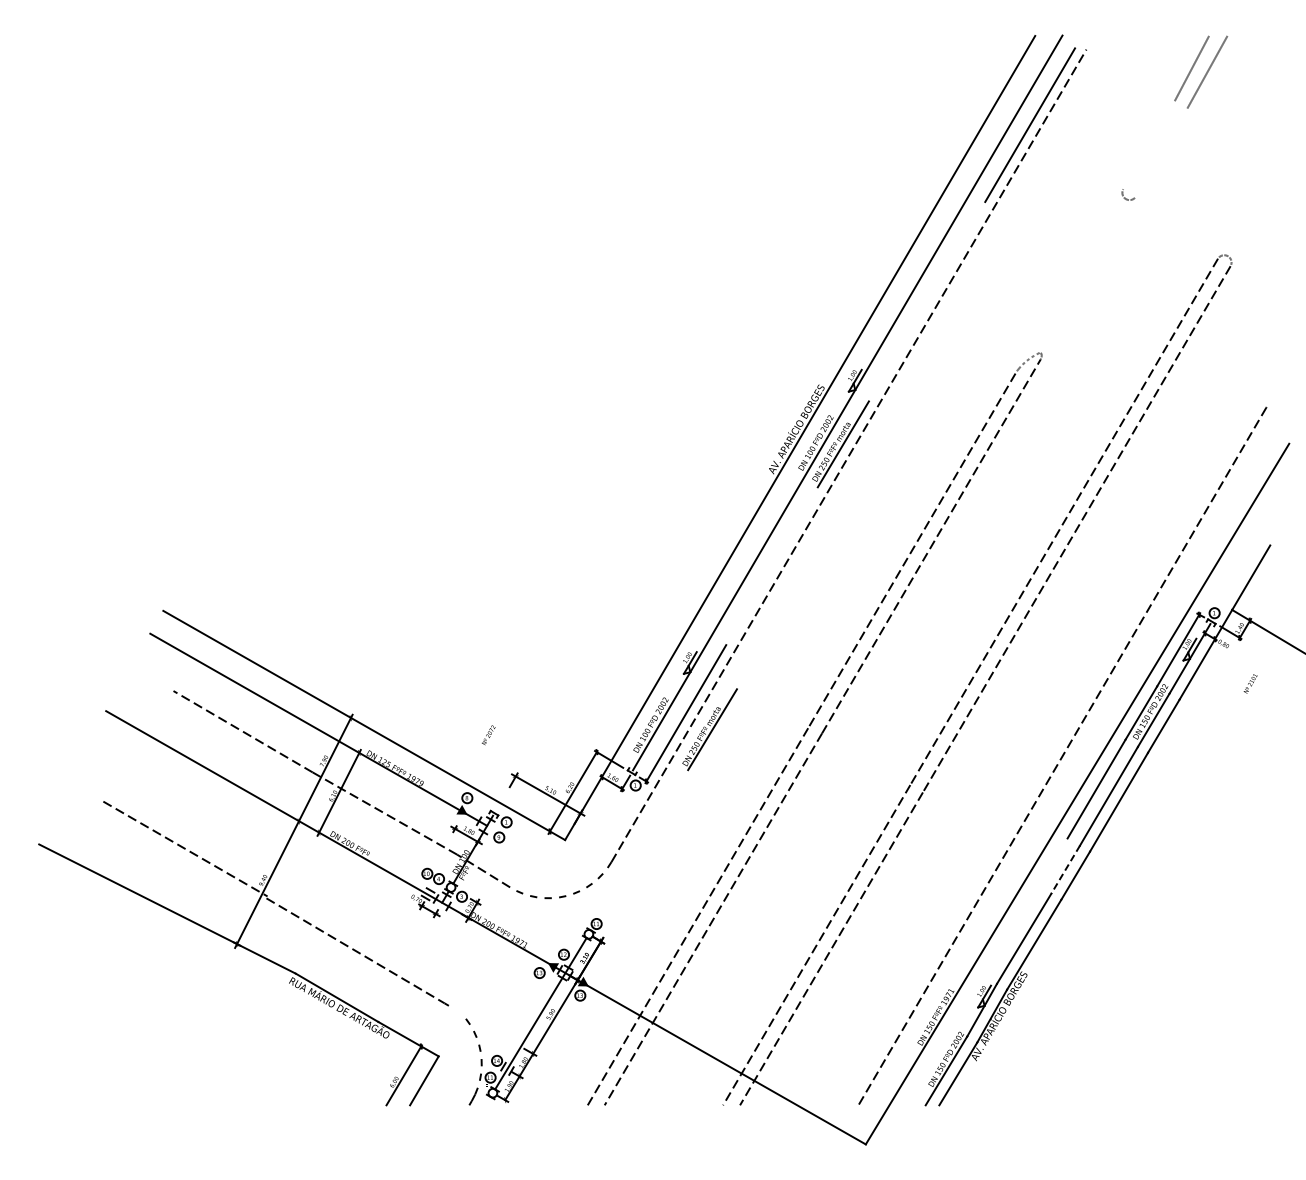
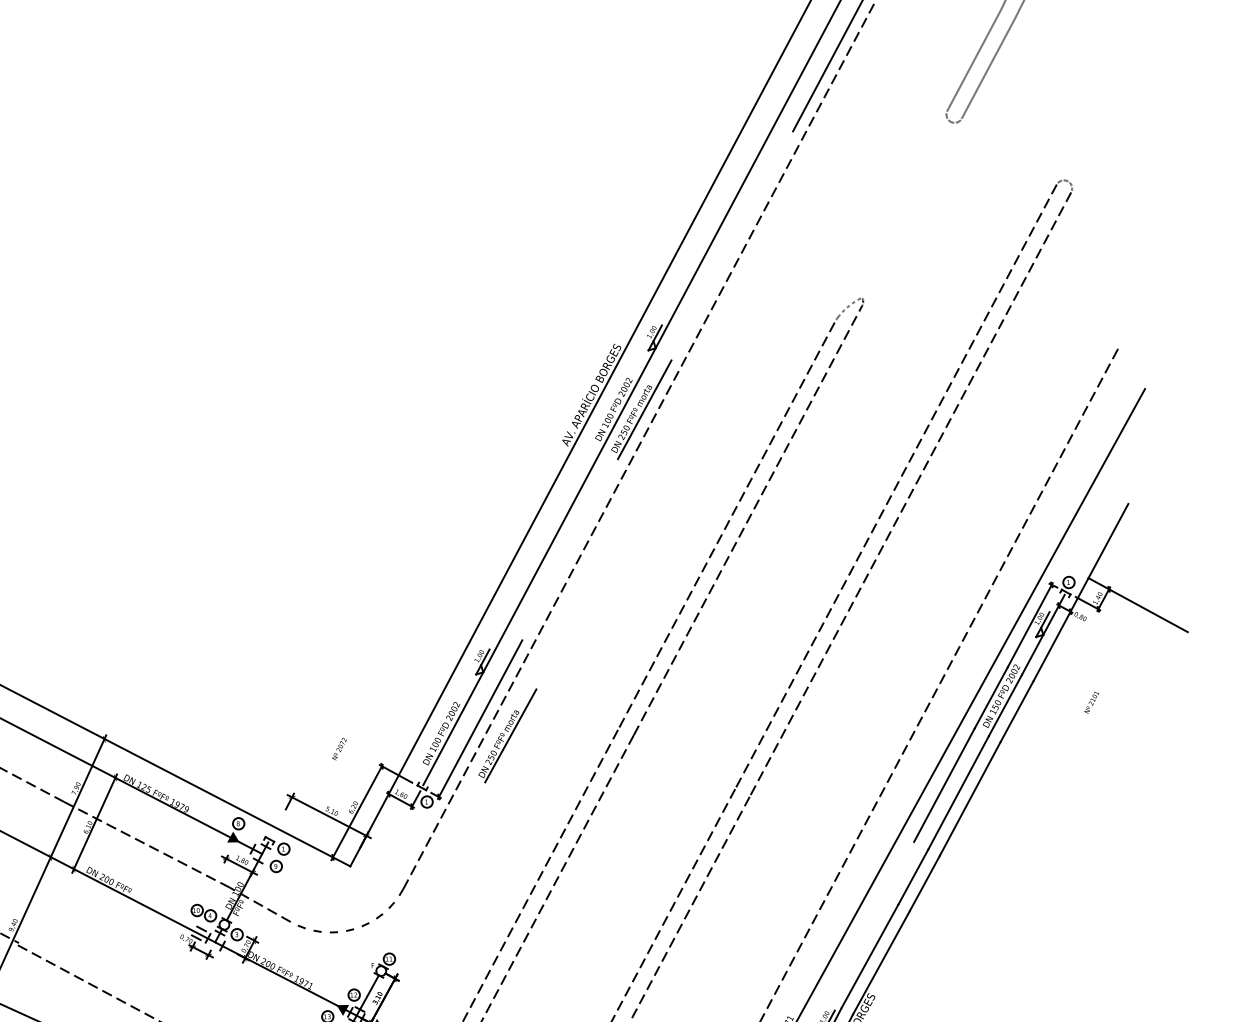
line: (1148, 145) -> (973, 60), added
line: (1161, 152) -> (988, 67), added
text: (1250, 683) -> (1091, 702), moved
text: (488, 735) -> (339, 749), moved
line: (1065, 870) -> (913, 877), dashed -> solid

